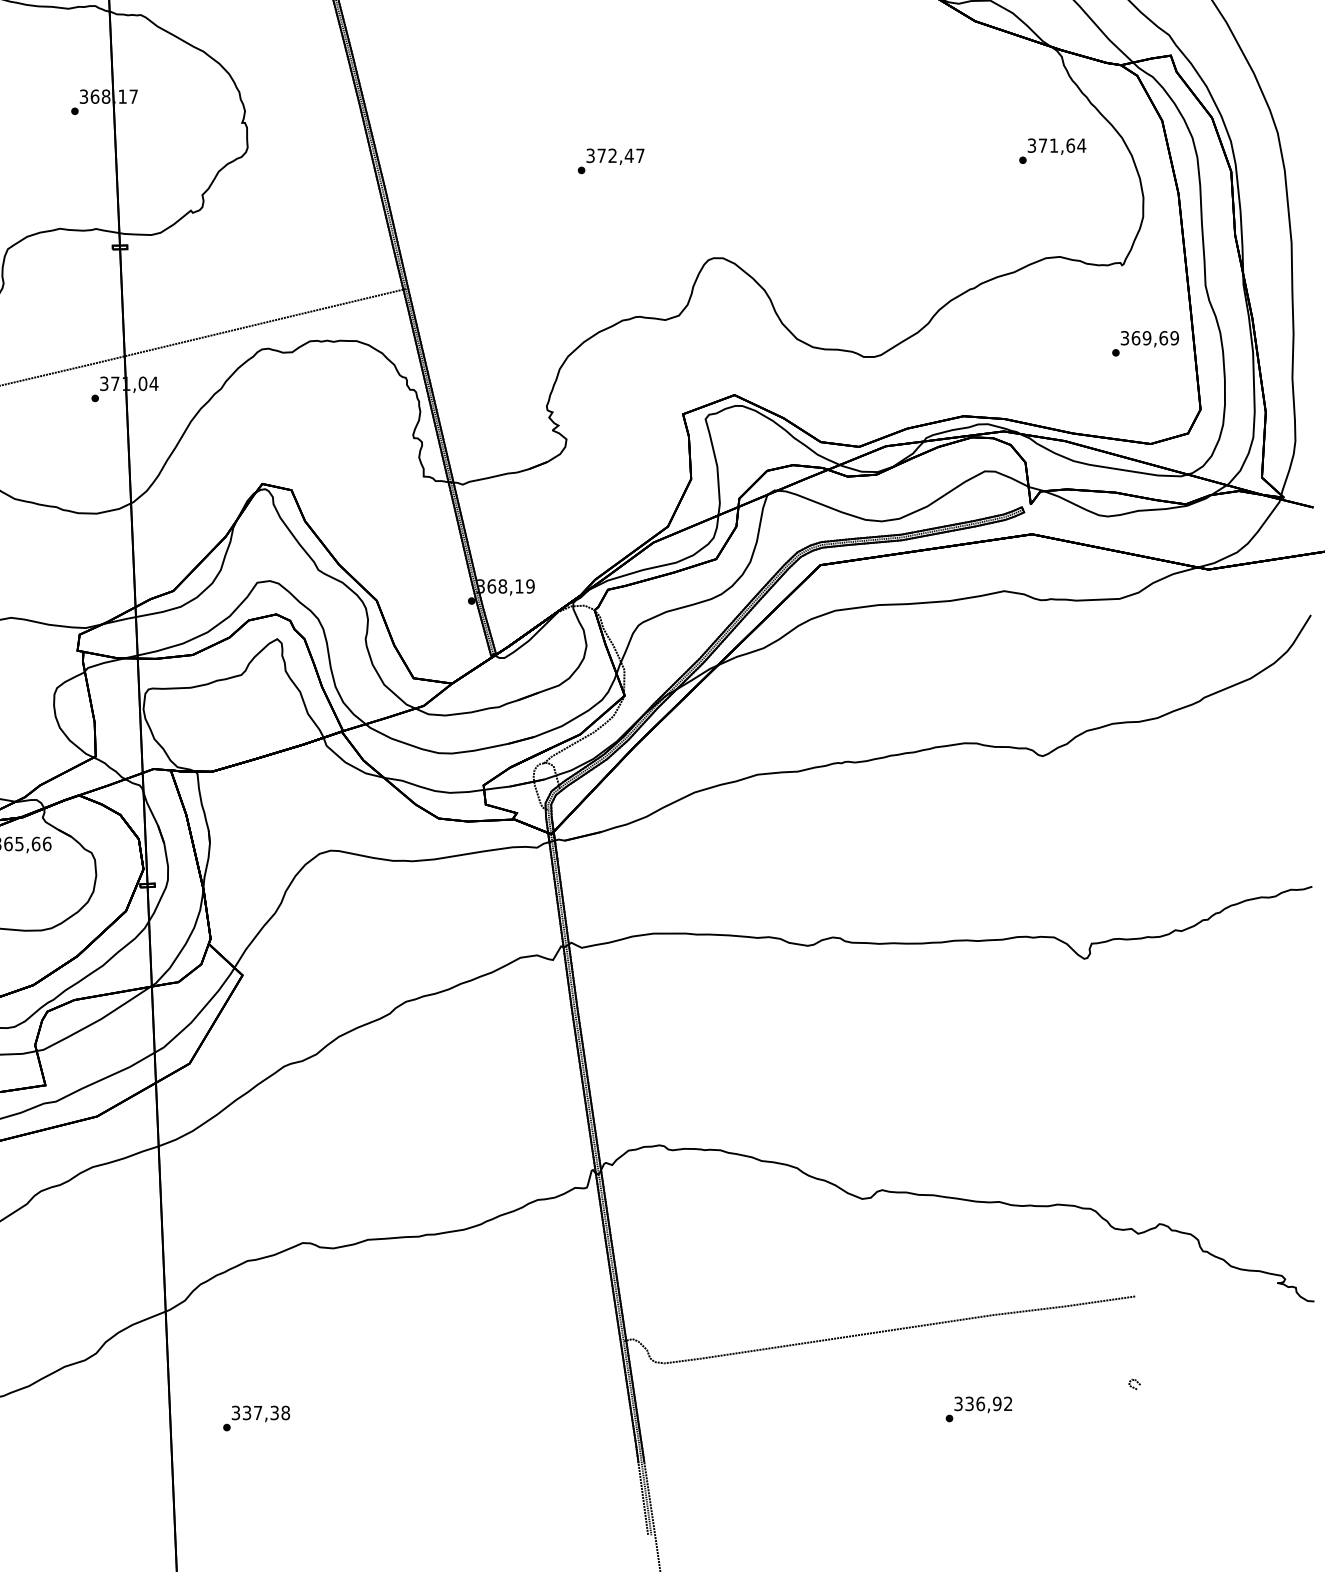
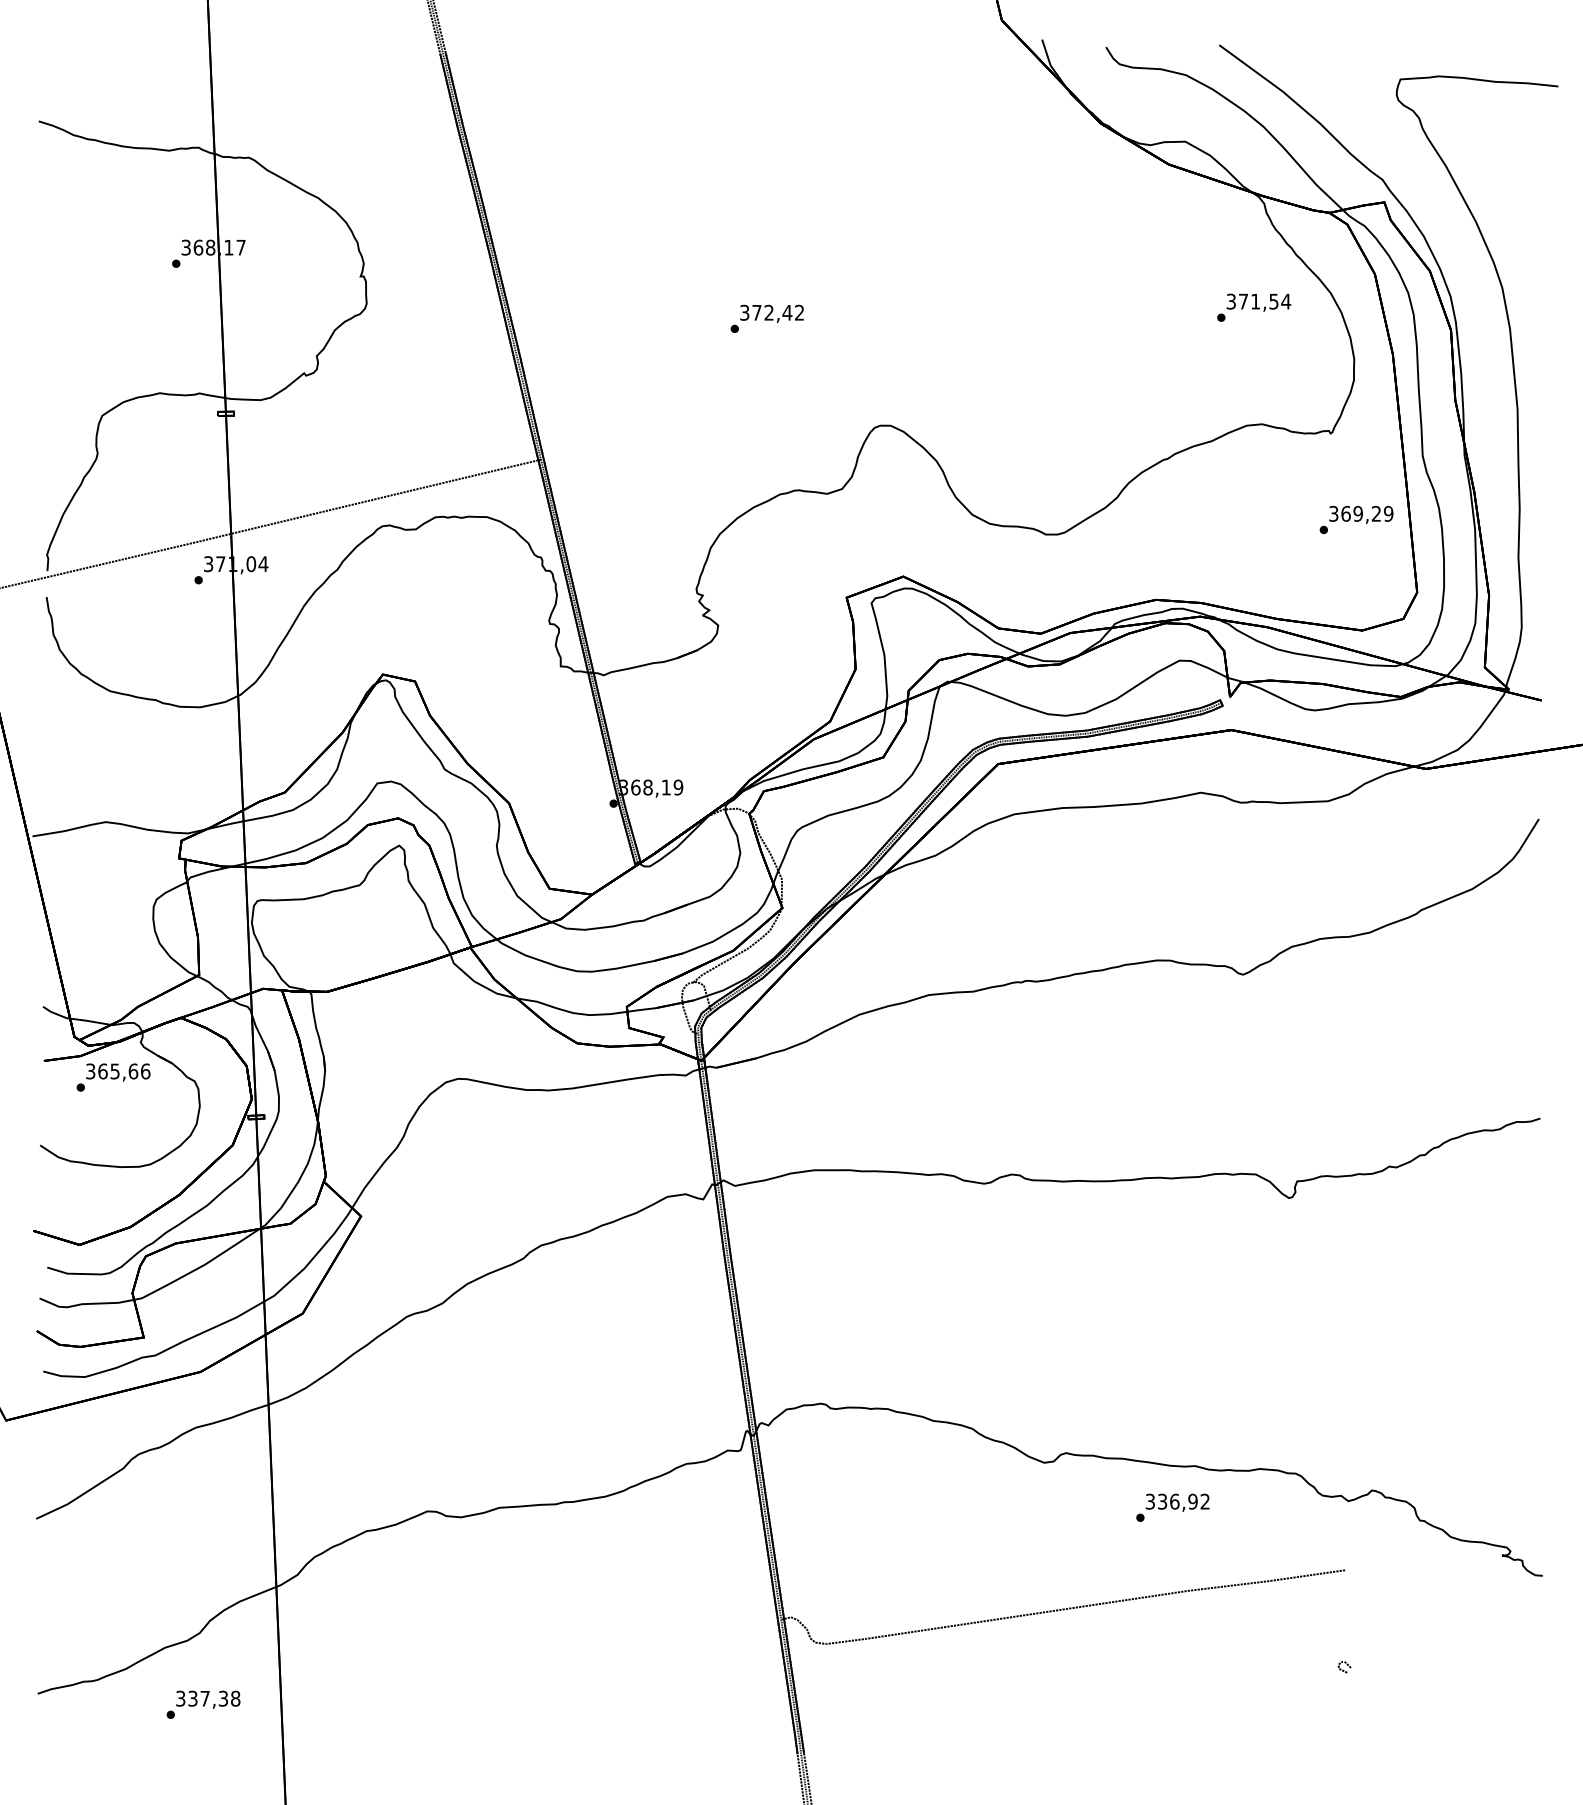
text: (1070, 145) -> (1273, 301), 371,64 -> 371,54
text: (640, 155) -> (799, 312), 372,47 -> 372,42
text: (1163, 337) -> (1376, 513), 369,69 -> 369,29
text: (978, 1409) -> (1172, 1507), moved
text: (256, 1418) -> (203, 1704), moved

